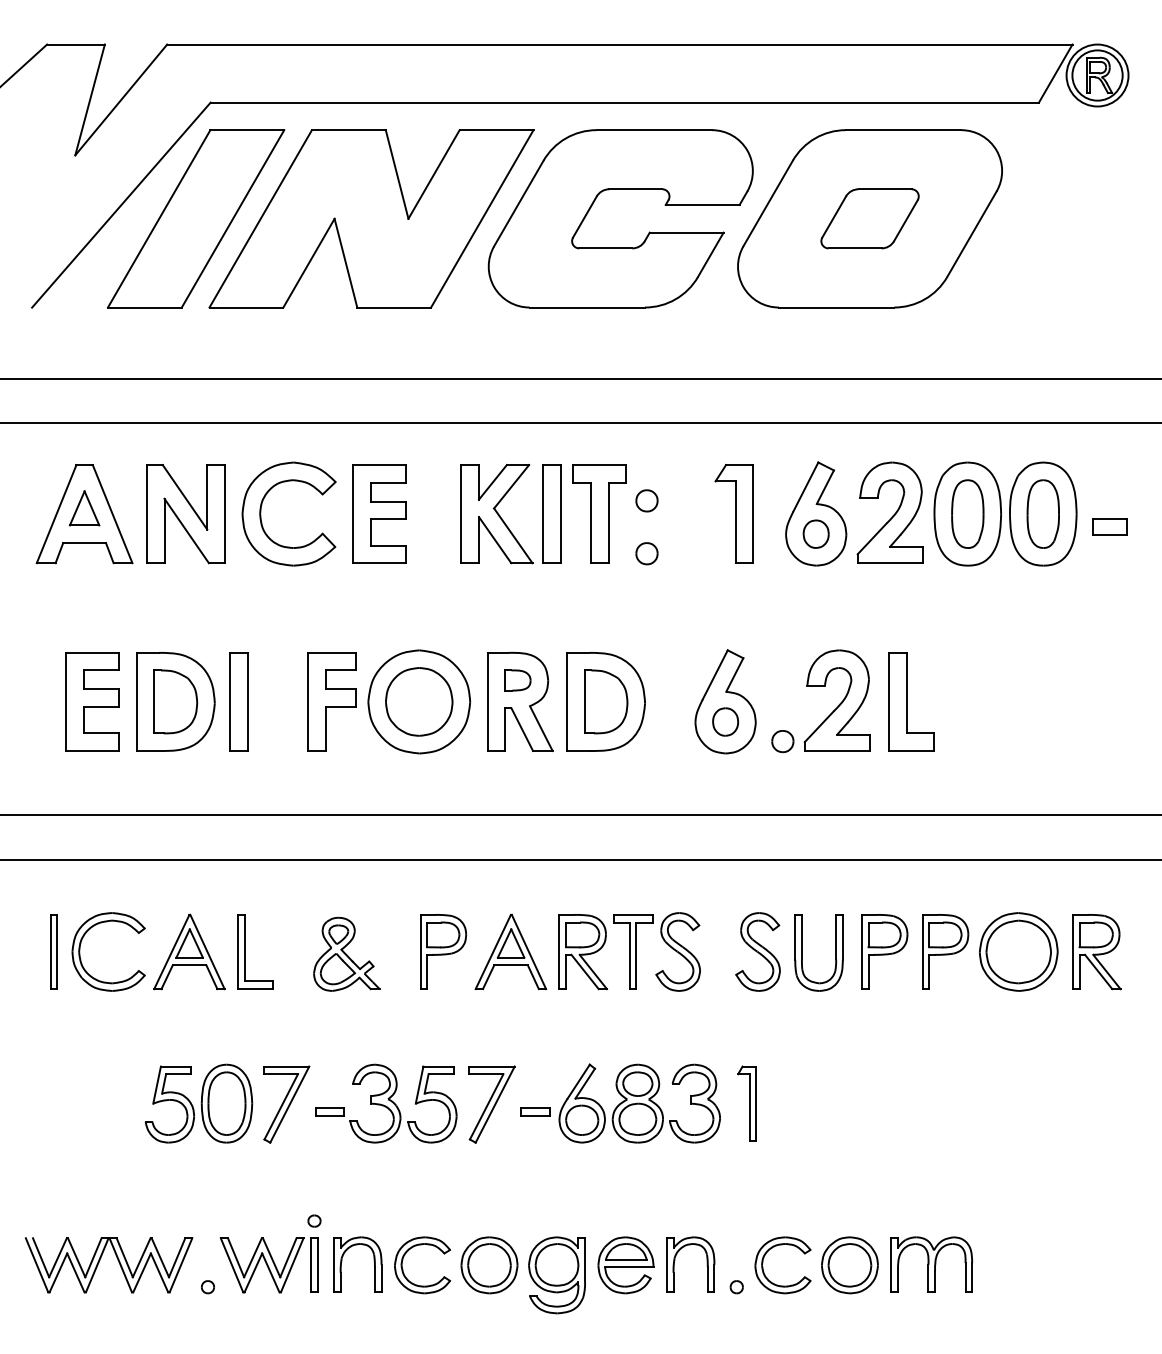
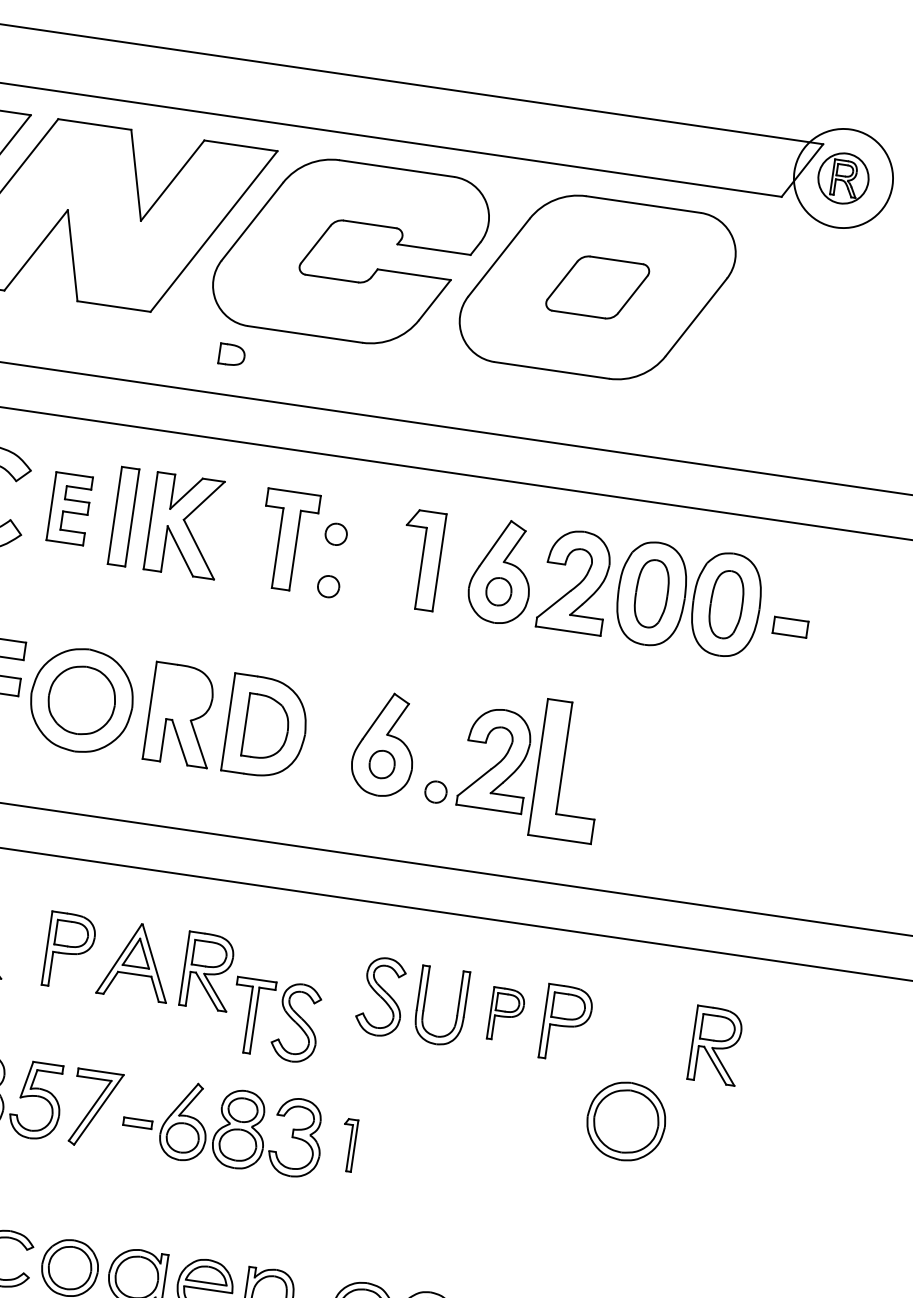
circle: (1097, 75) -> (843, 178), size x1.6
part: (379, 513) -> (69, 508), size x0.7
part: (551, 513) -> (123, 516), moved
part: (517, 680) -> (231, 355), moved
part: (911, 701) -> (569, 771), size x1.4
part: (664, 942) -> (284, 1011), moved
part: (884, 951) -> (506, 1014), size x0.7
part: (1018, 951) -> (626, 1120), moved
part: (746, 1103) -> (347, 1145), size x0.7

